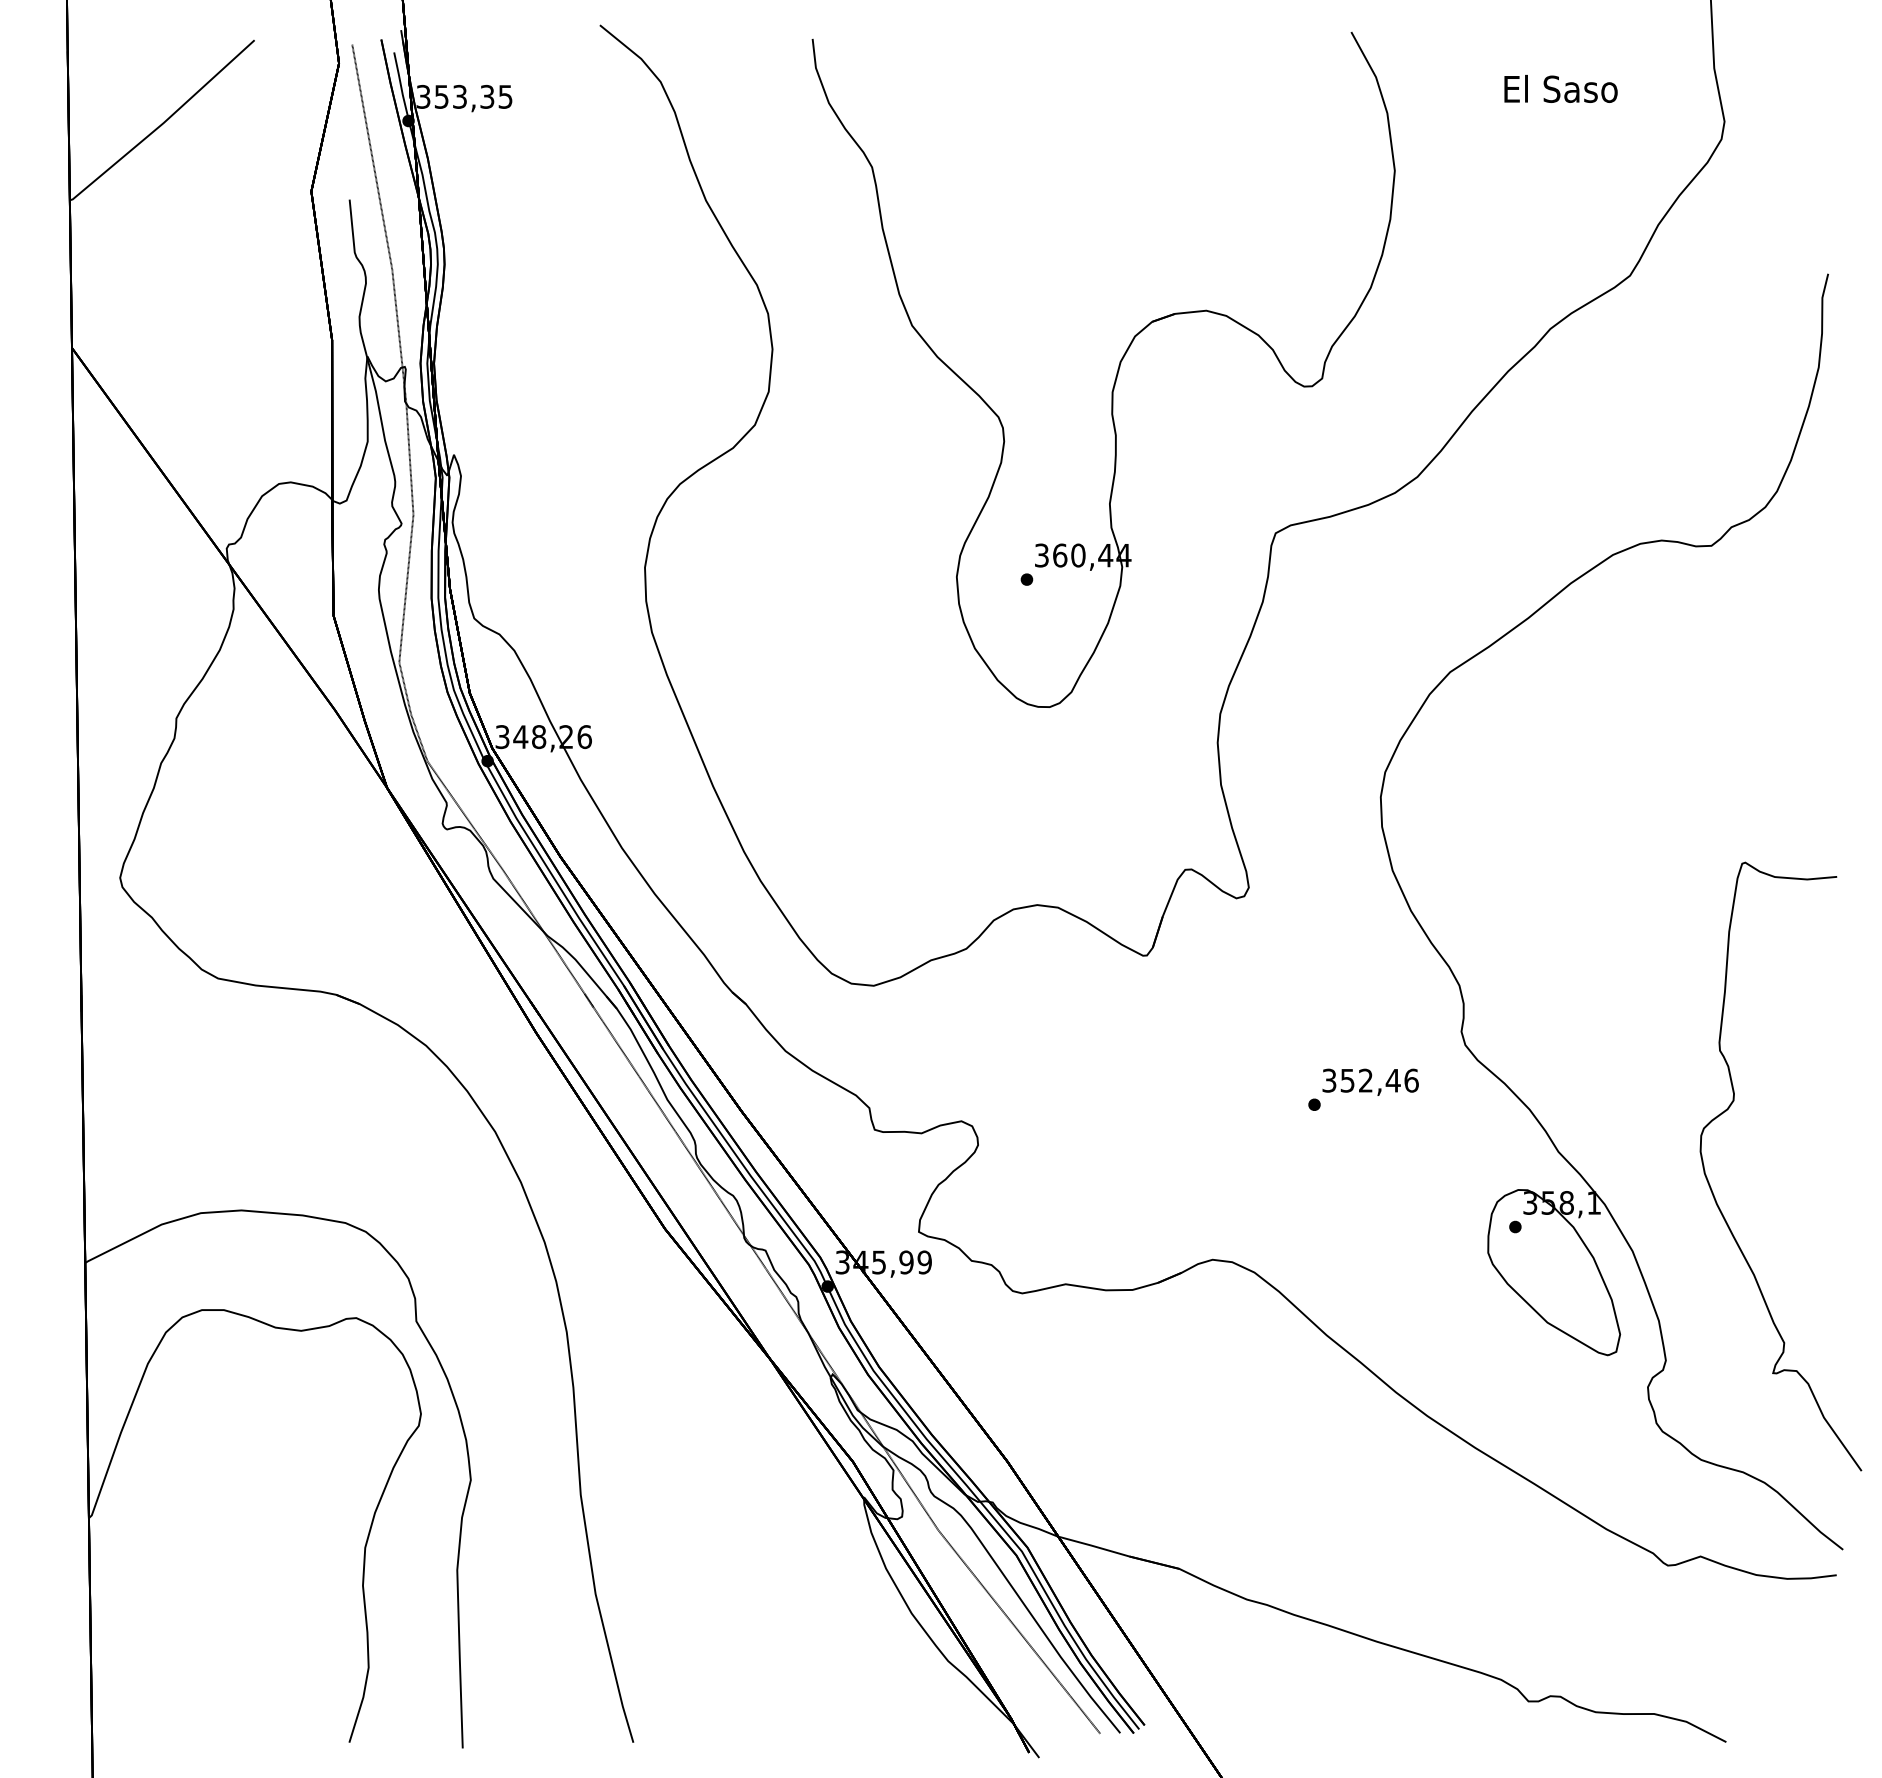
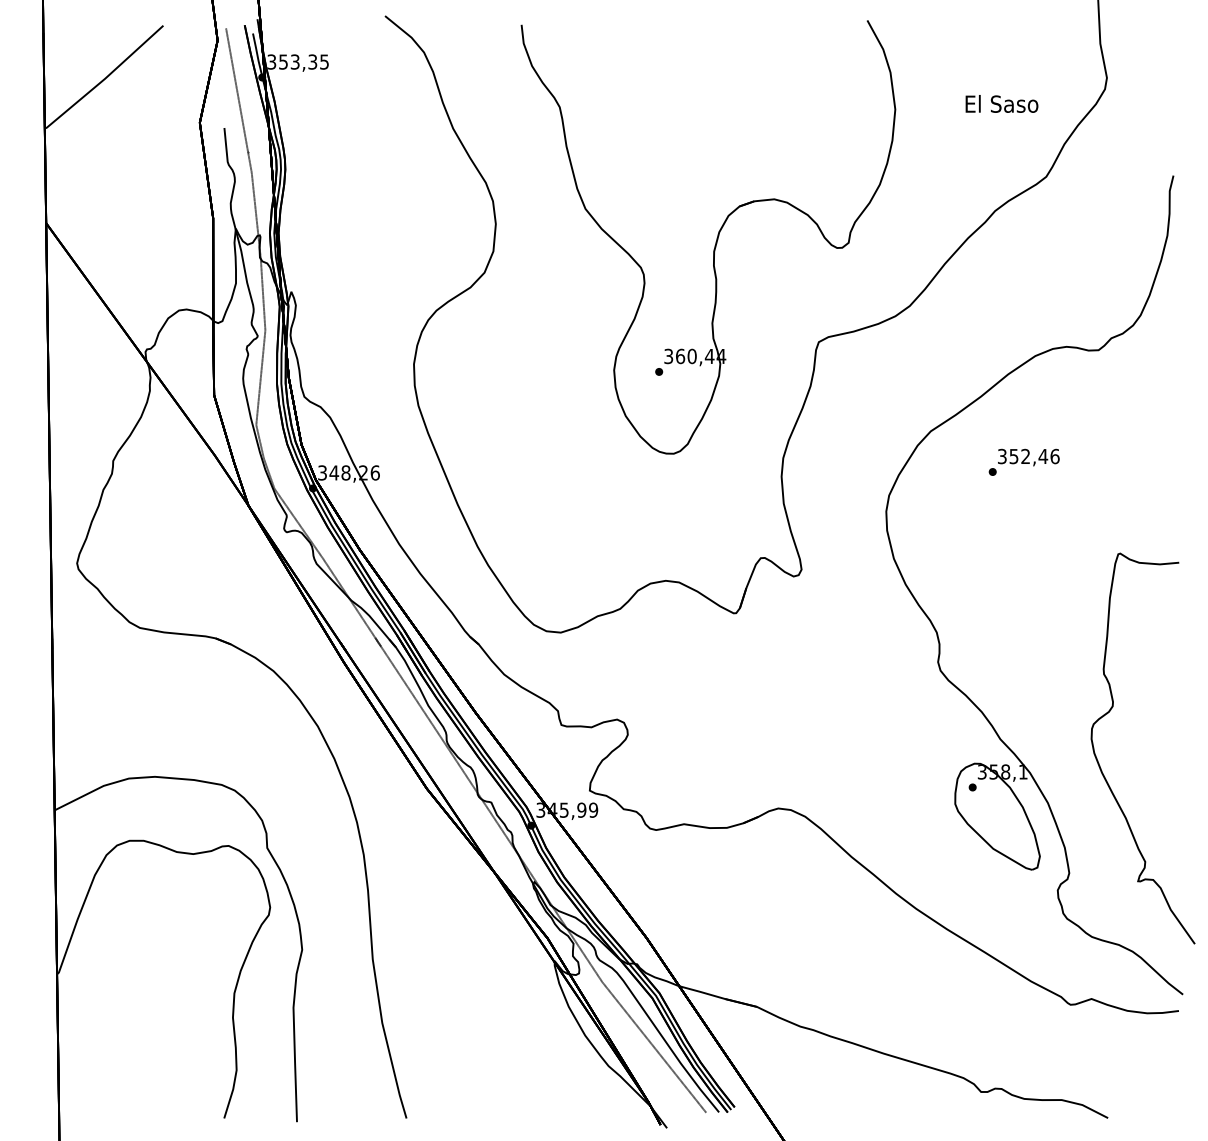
text: (1560, 88) -> (1001, 103), moved
text: (1362, 1088) -> (1023, 461), moved

